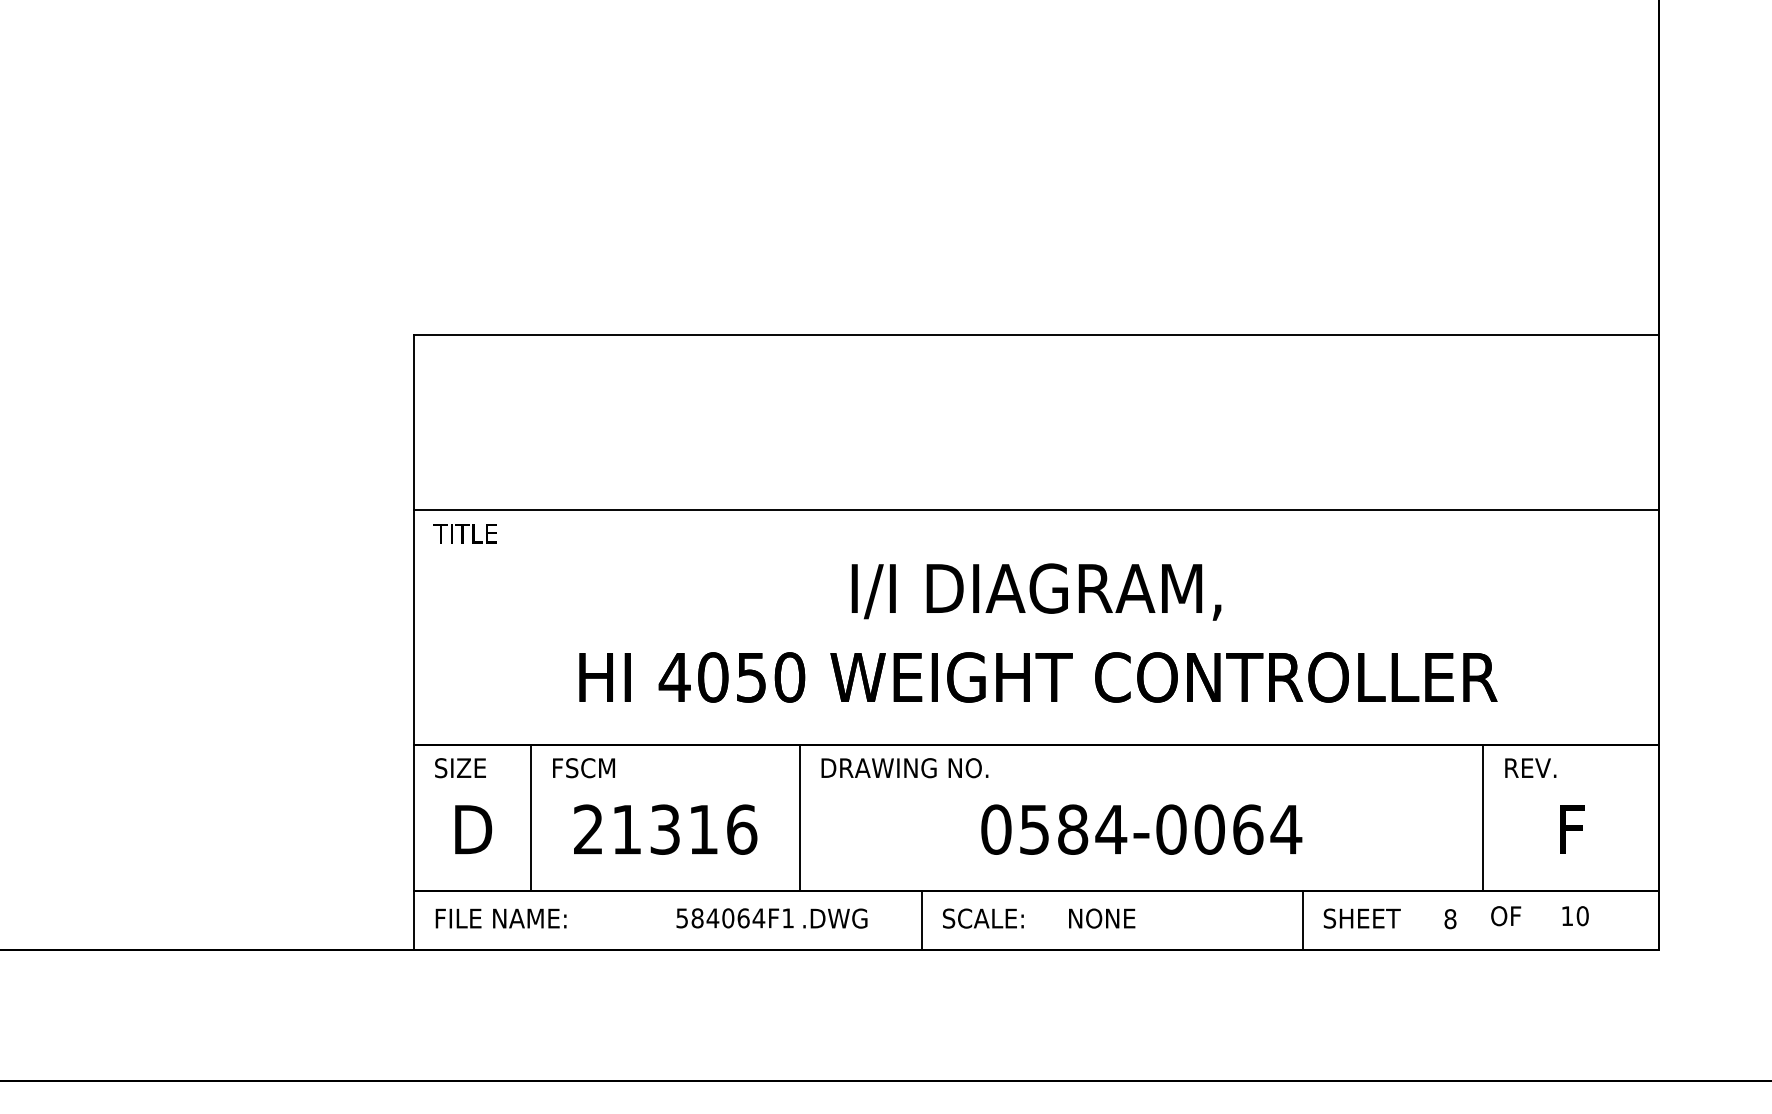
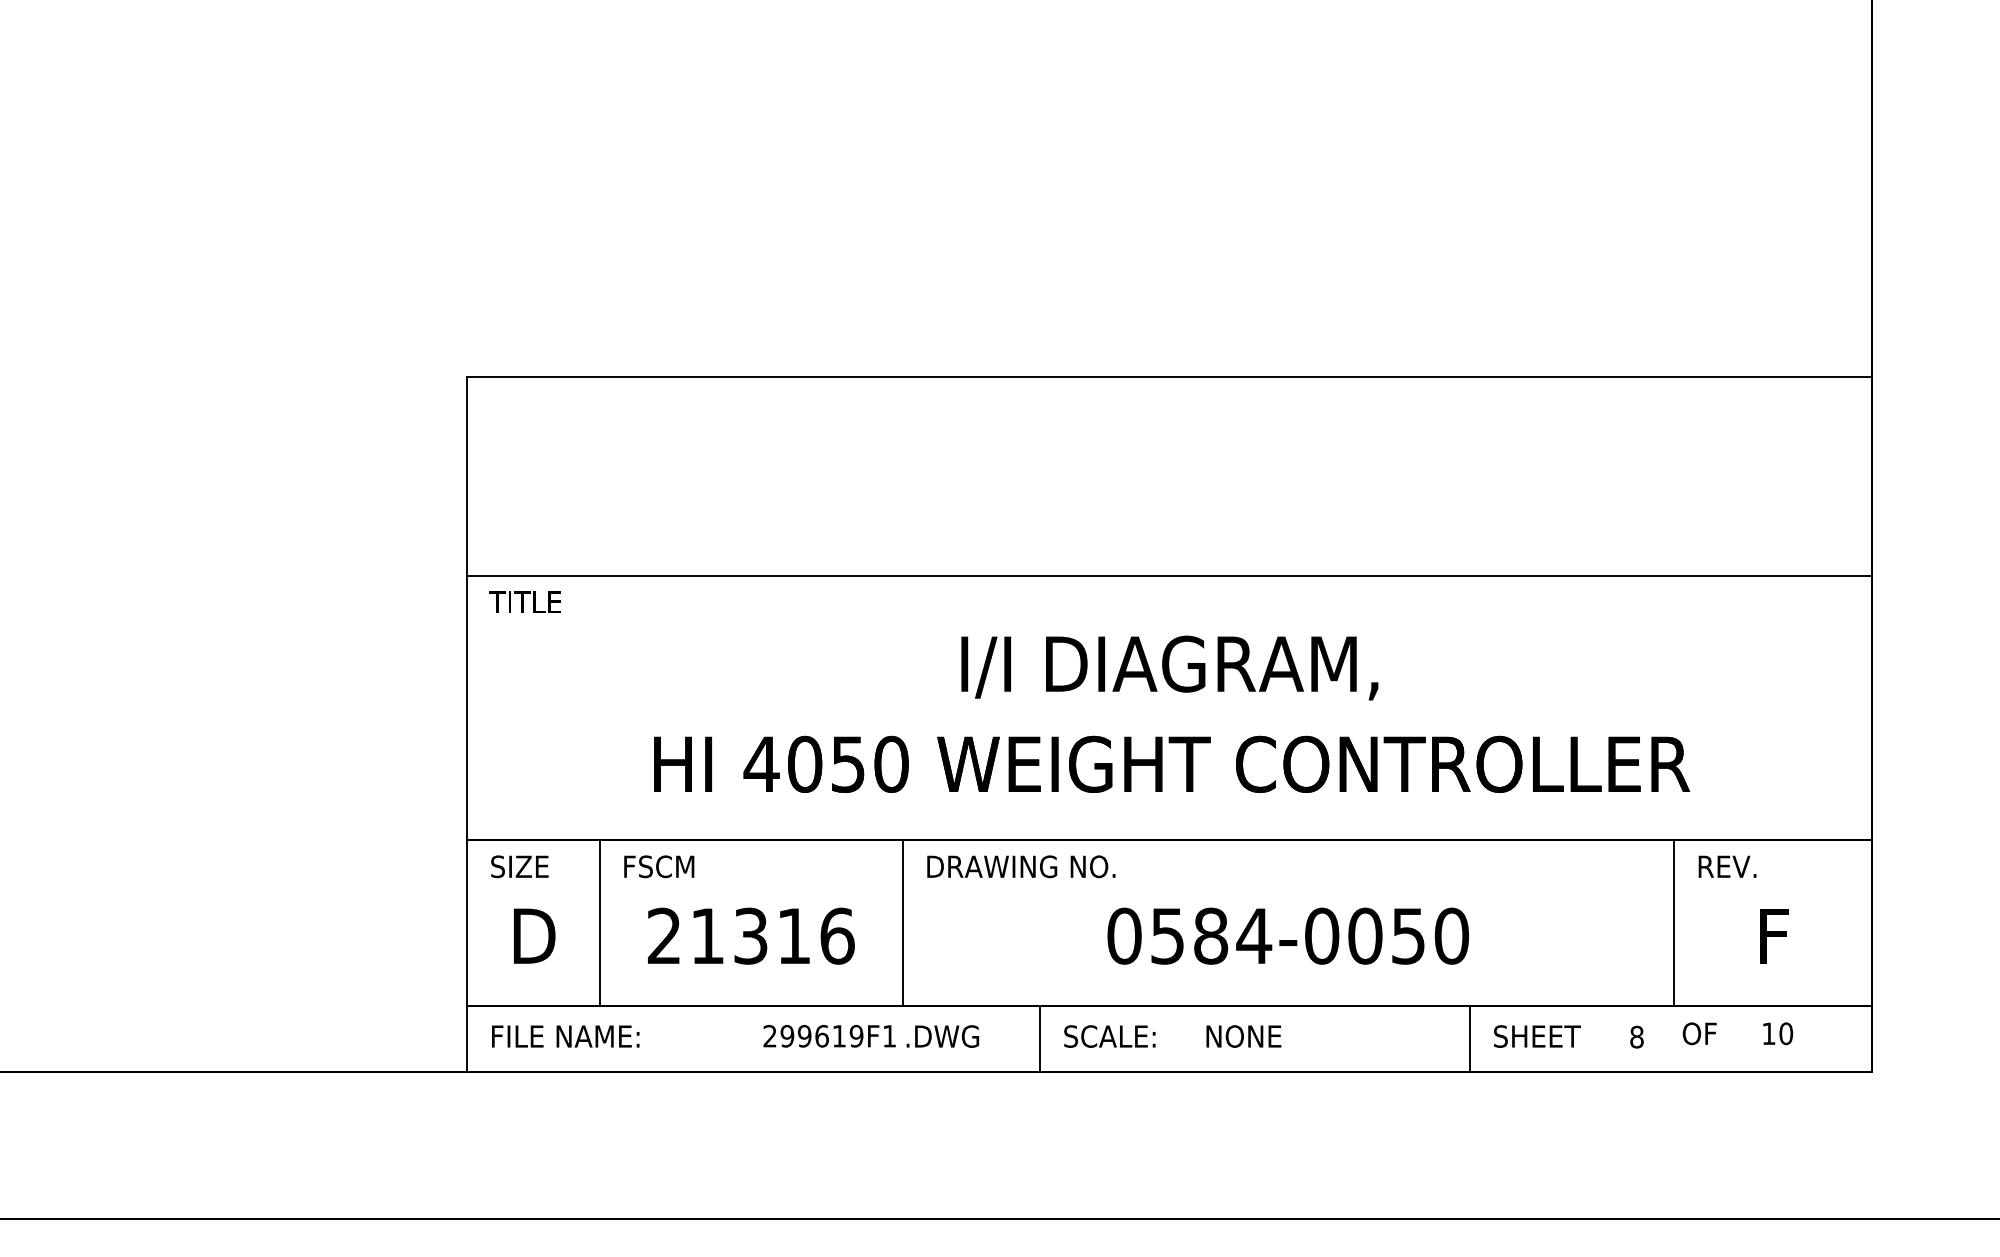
text: (1267, 829) -> (1430, 935), 0584-0064 -> 0584-0050
text: (720, 917) -> (813, 1035), 584064F1 -> 299619F1

